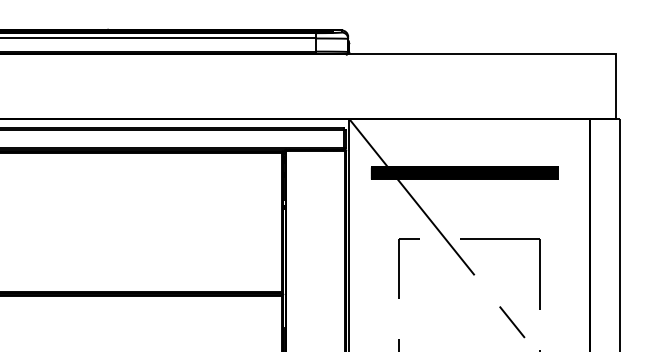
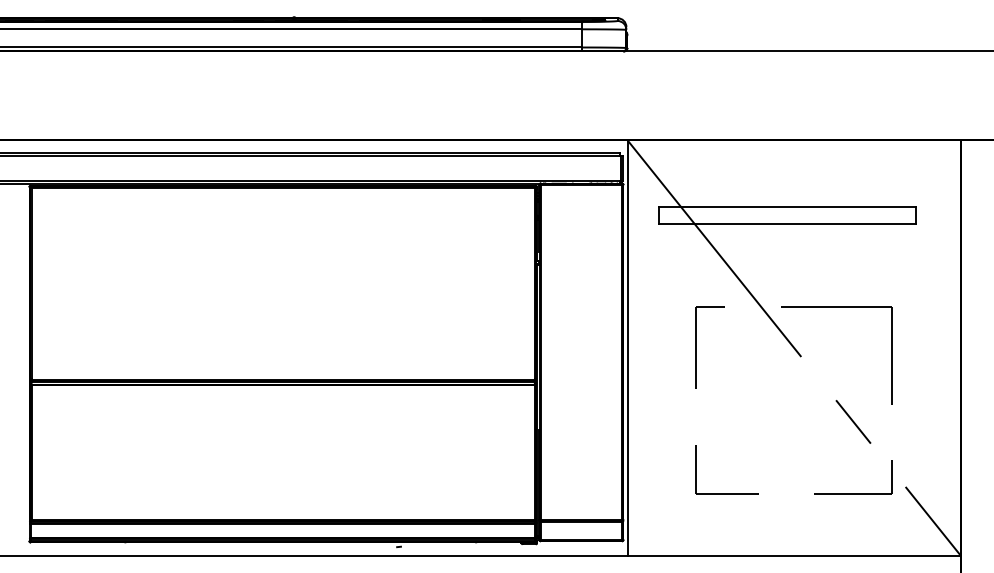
hatch: (464, 172) -> (787, 214), removed

